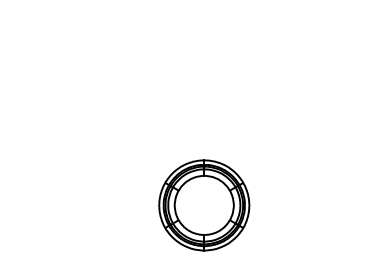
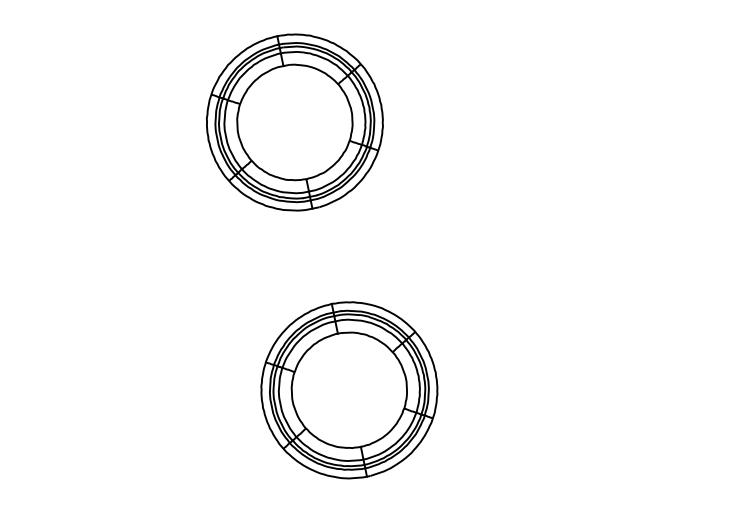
part: (204, 65) -> (295, 122), added

